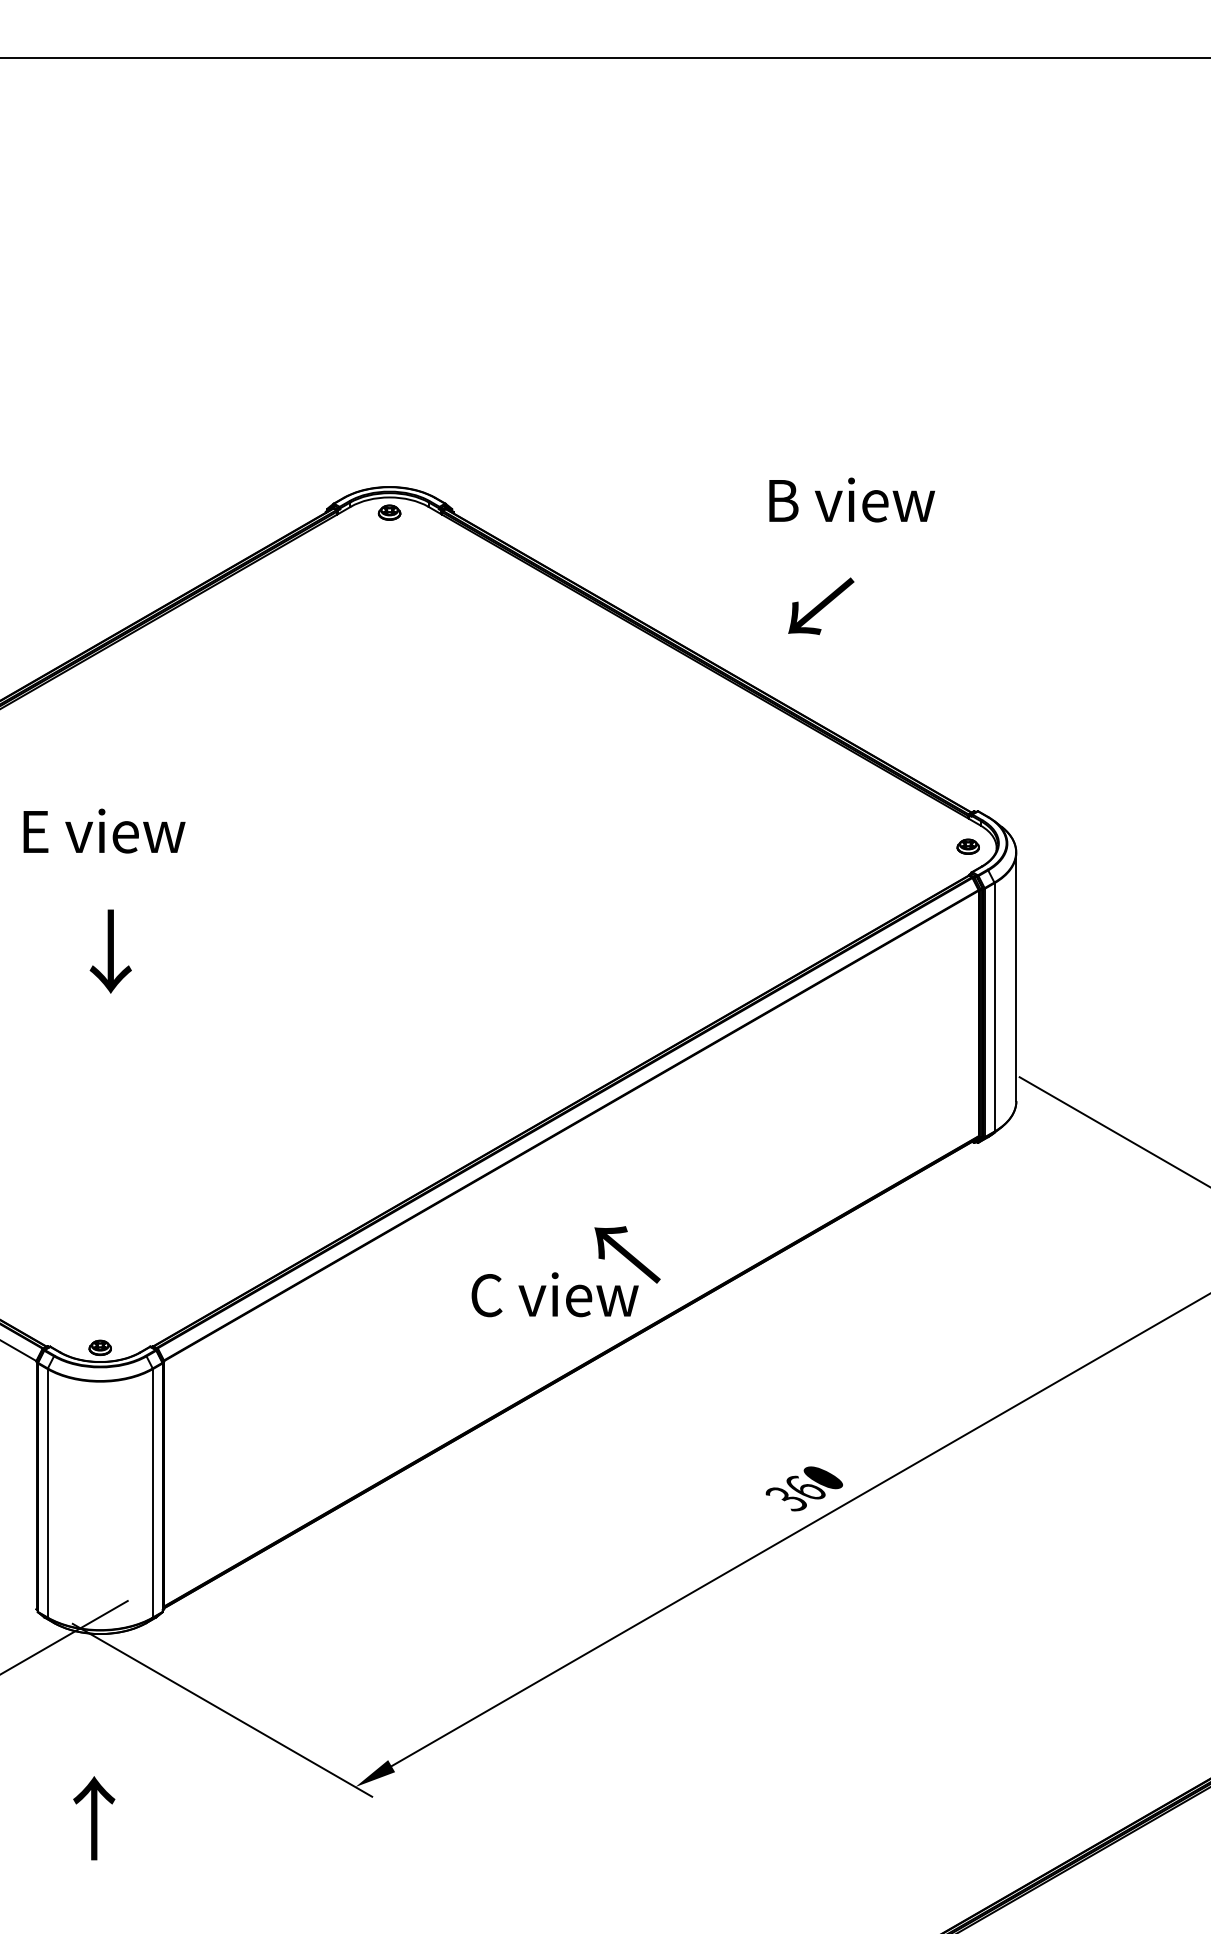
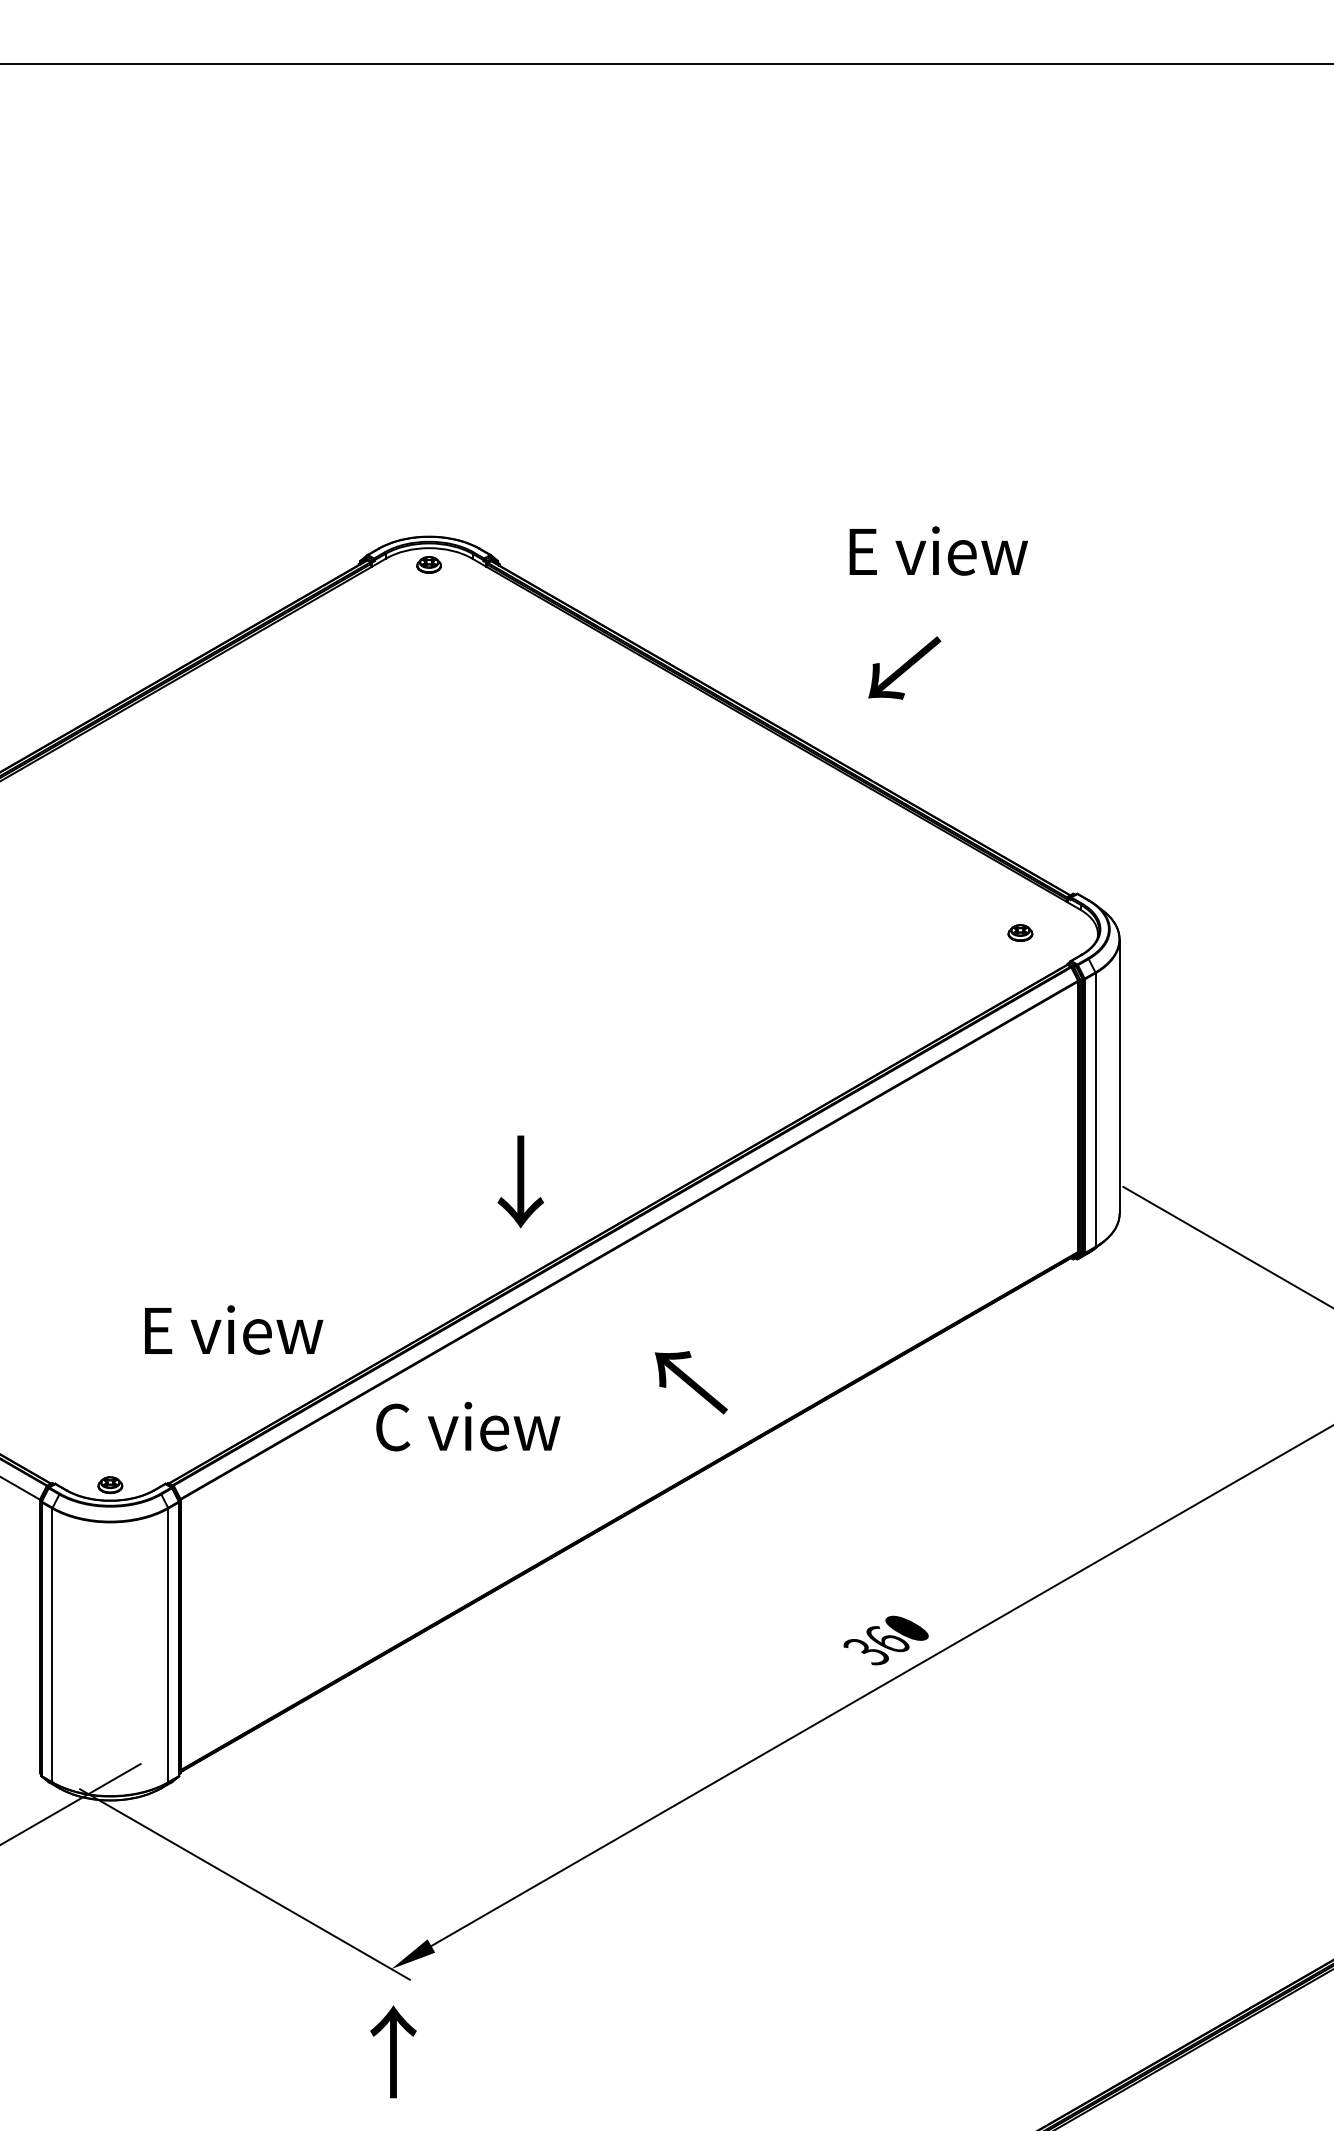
text: (852, 499) -> (939, 550), B view -> E view
text: (104, 830) -> (233, 1329), moved
part: (967, 846) -> (1019, 932), moved
text: (110, 951) -> (520, 1181), moved
text: (554, 1294) -> (467, 1426), moved
text: (94, 1818) -> (393, 2052), moved

